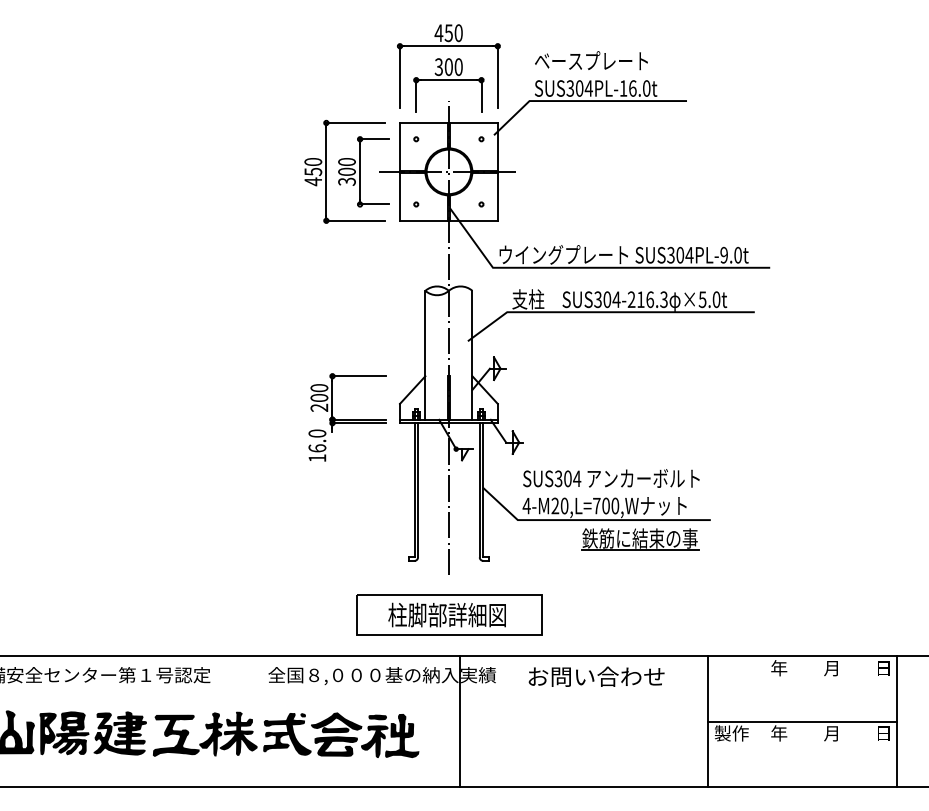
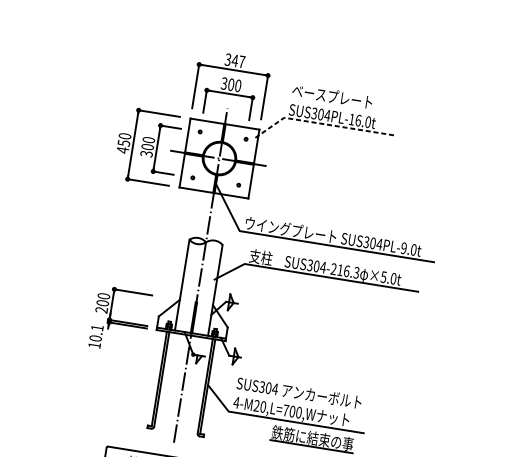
text: (448, 33) -> (234, 61), 450 -> 347
line: (583, 101) -> (322, 124), solid -> dashed
text: (317, 440) -> (96, 332), 16.0 -> 10.1

